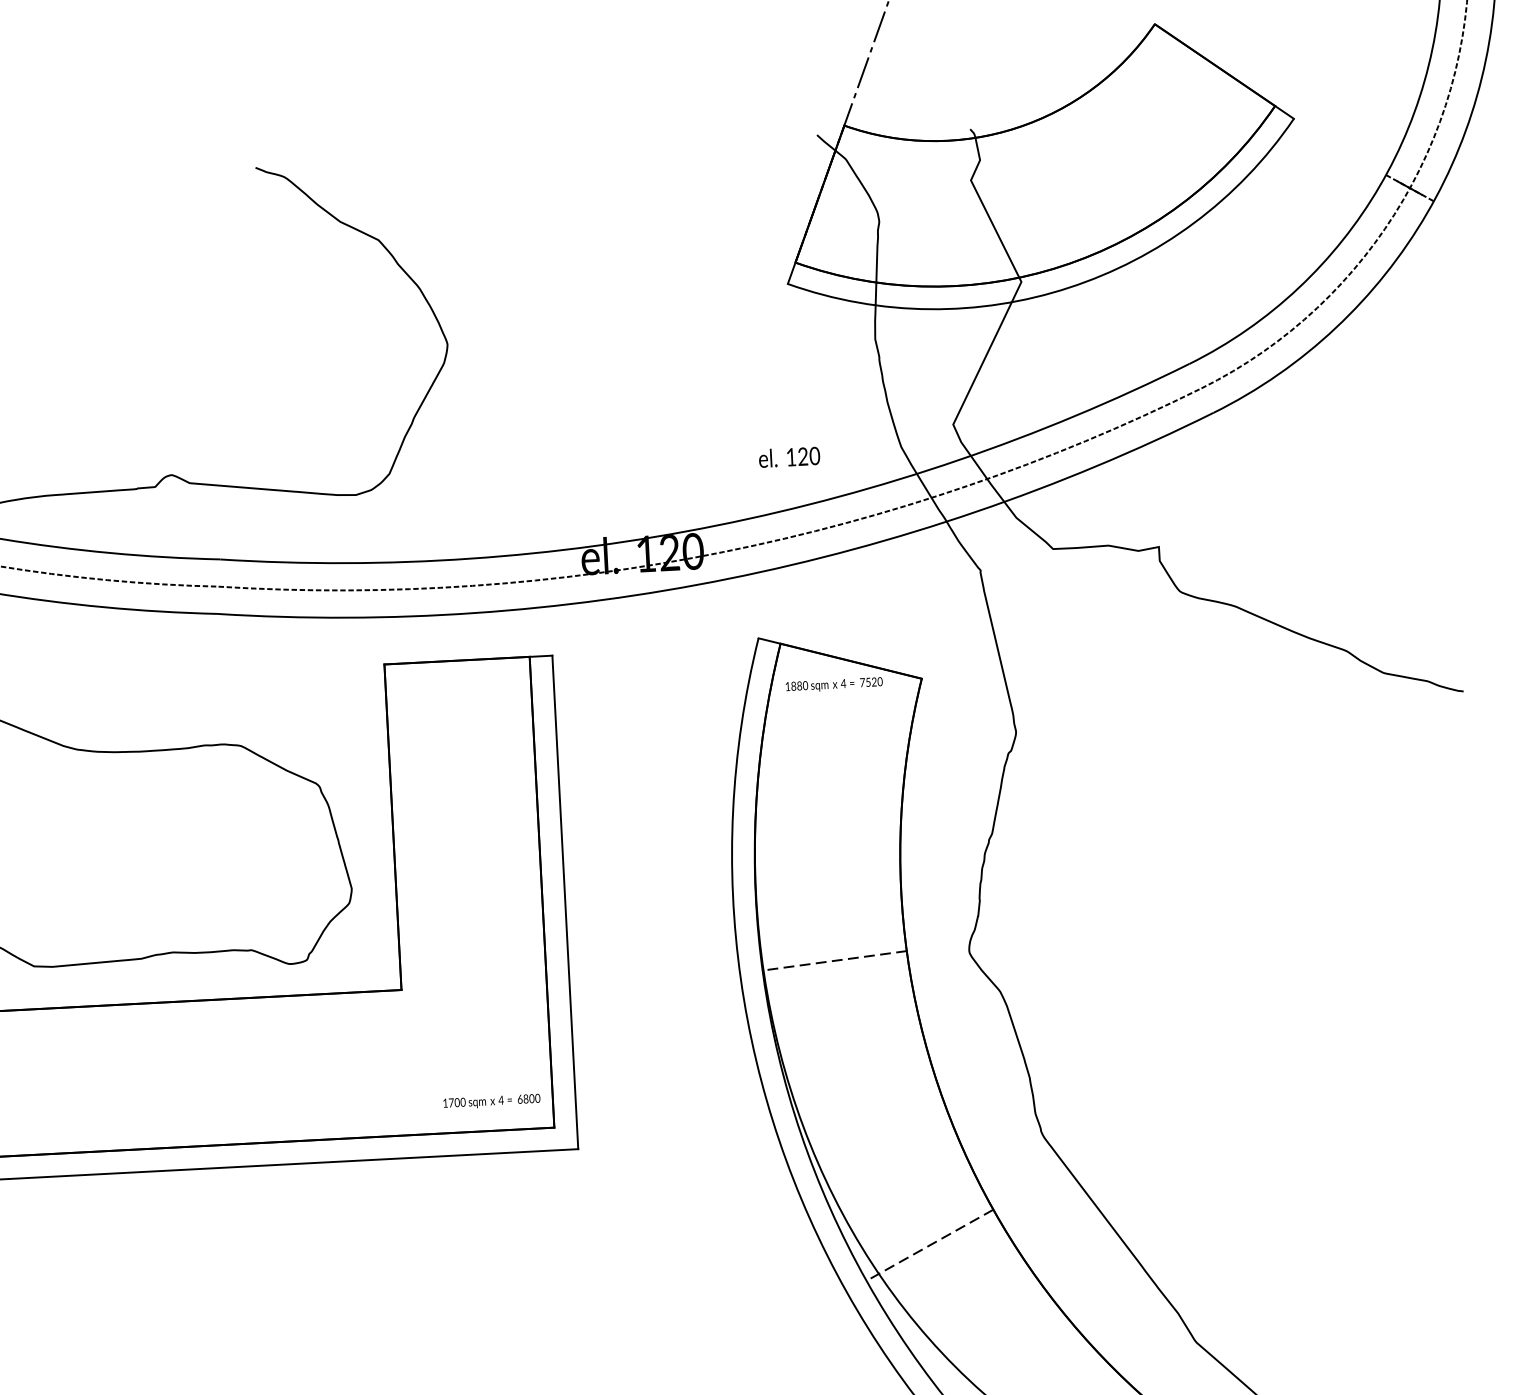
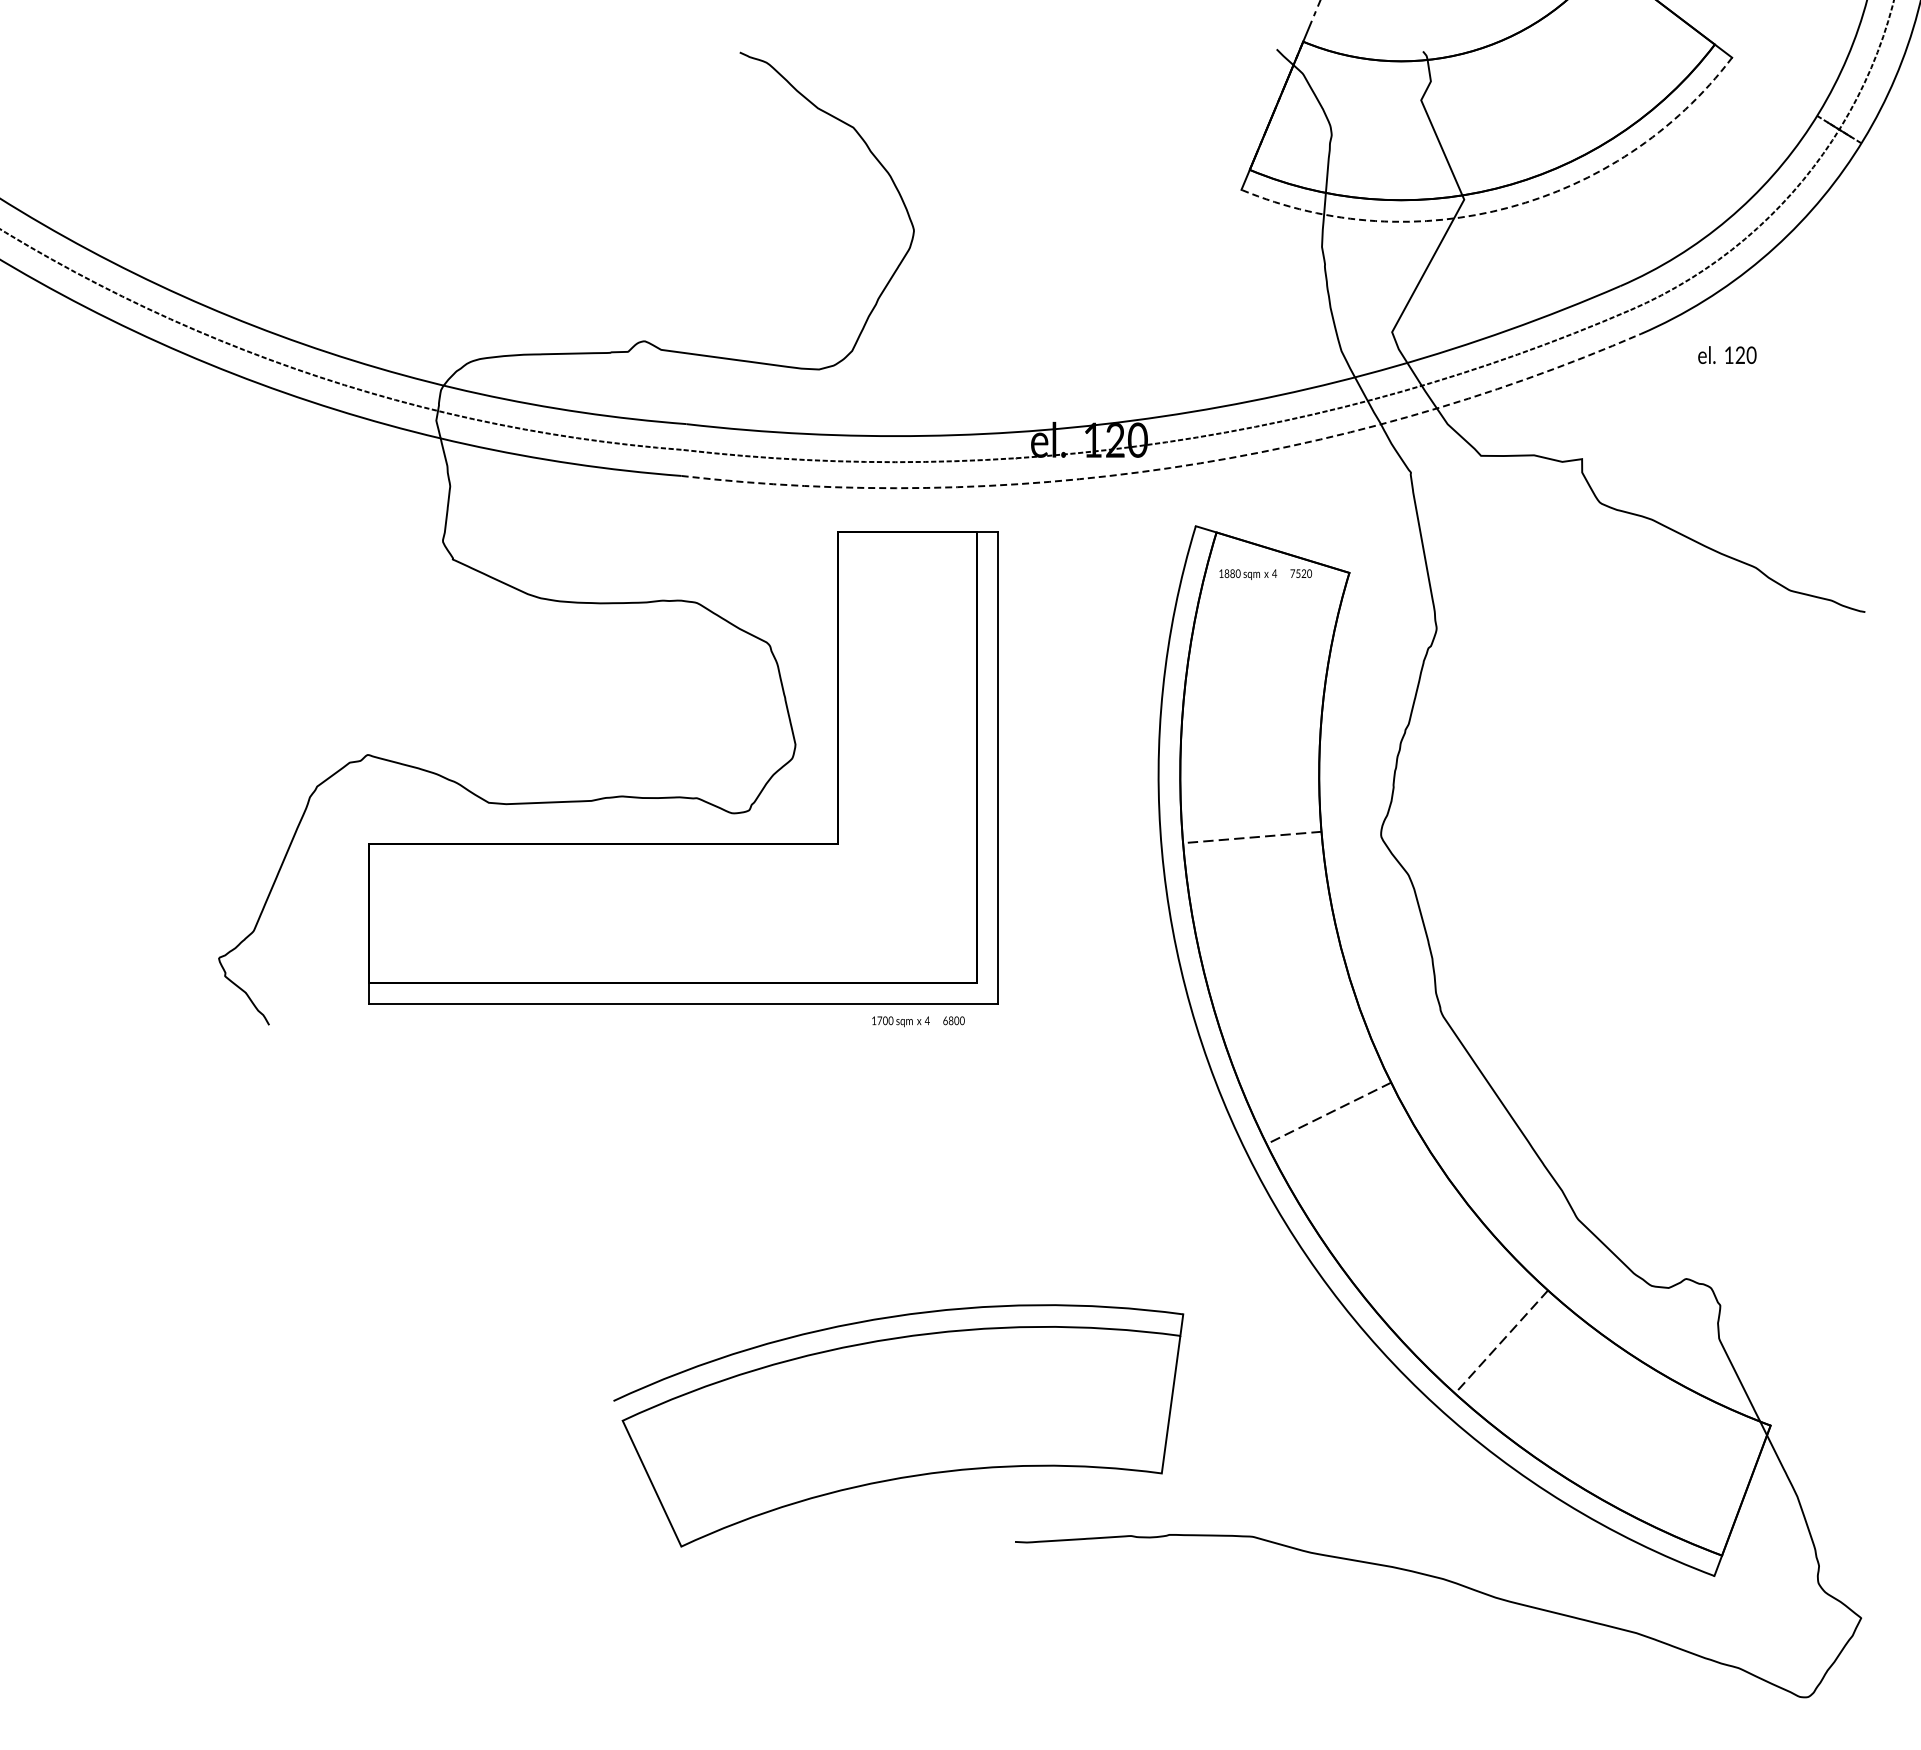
line: (1069, 287) -> (1509, 207), solid -> dashed
text: (789, 456) -> (1727, 354), moved
arc: (728, 578) -> (1170, 467), solid -> dashed
text: (491, 1101) -> (918, 1021), moved

